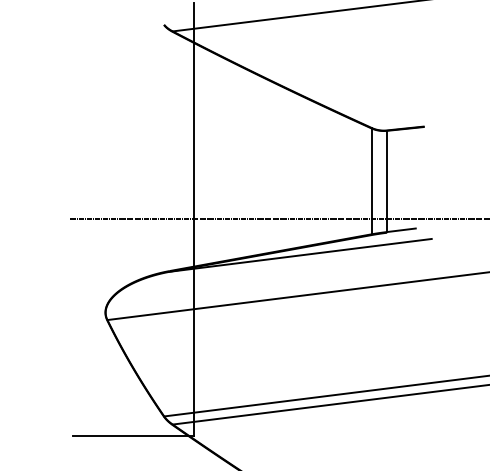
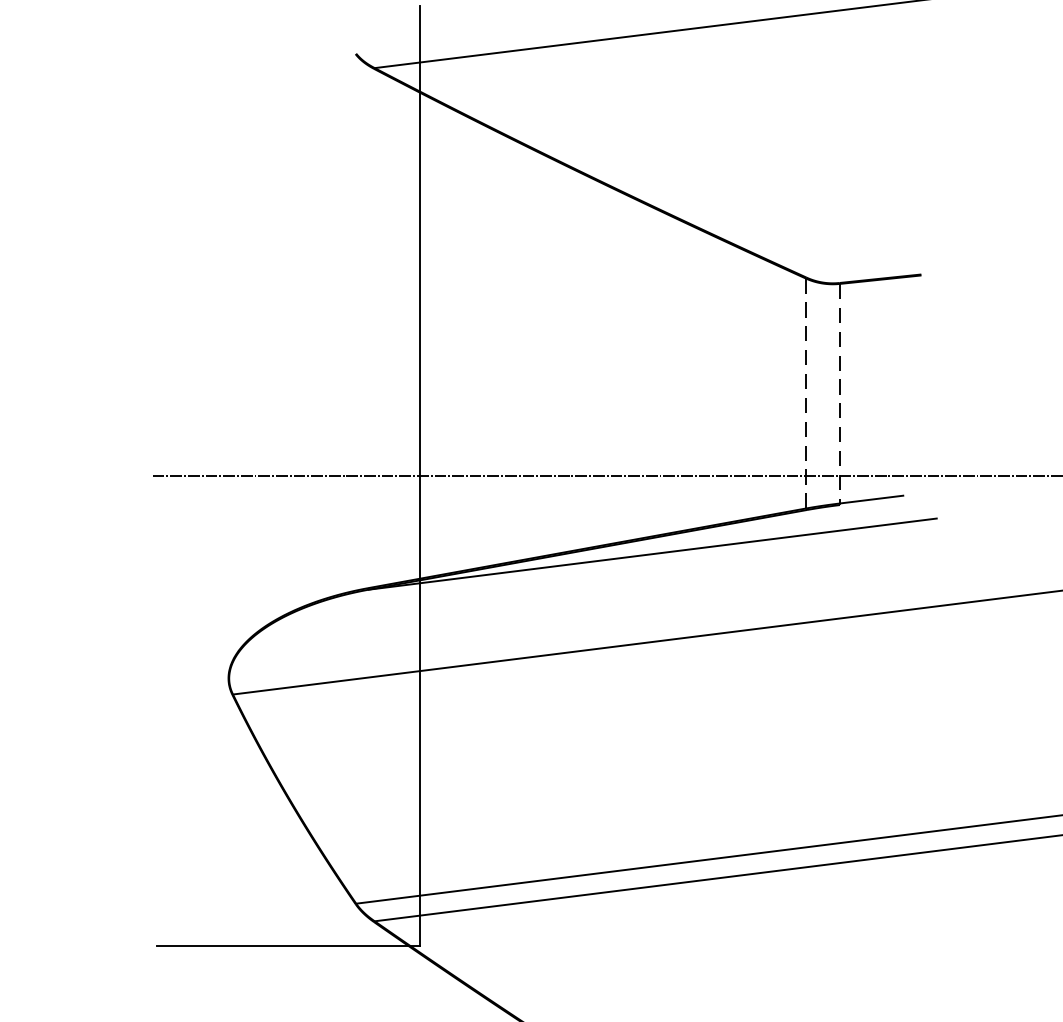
line: (371, 181) -> (806, 393), solid -> dashed
line: (387, 181) -> (840, 393), solid -> dashed

